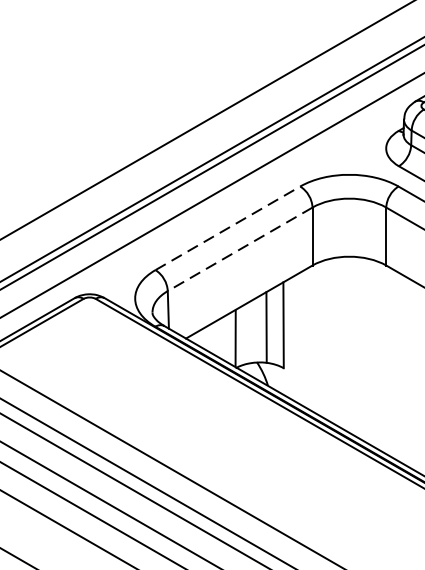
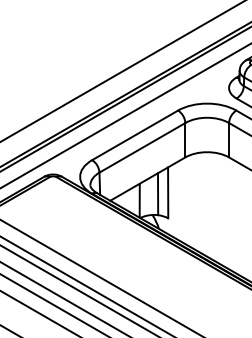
line: (228, 228) -> (135, 135), dashed -> solid
line: (240, 248) -> (142, 147), dashed -> solid

